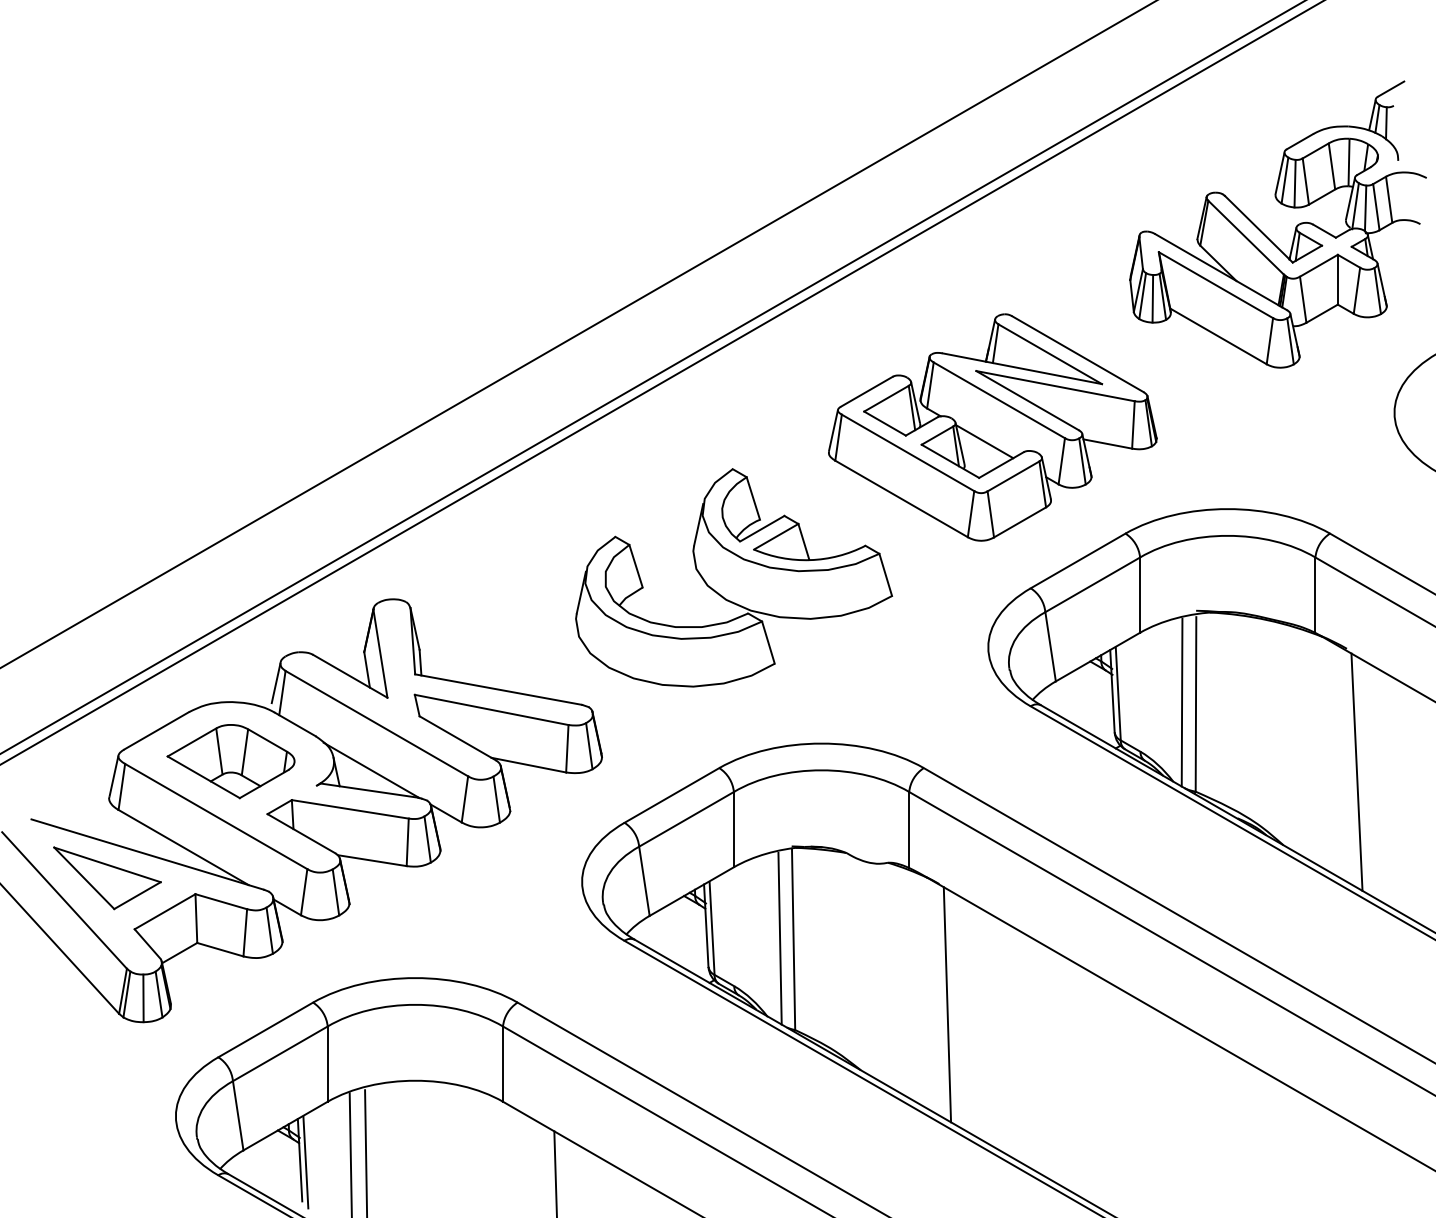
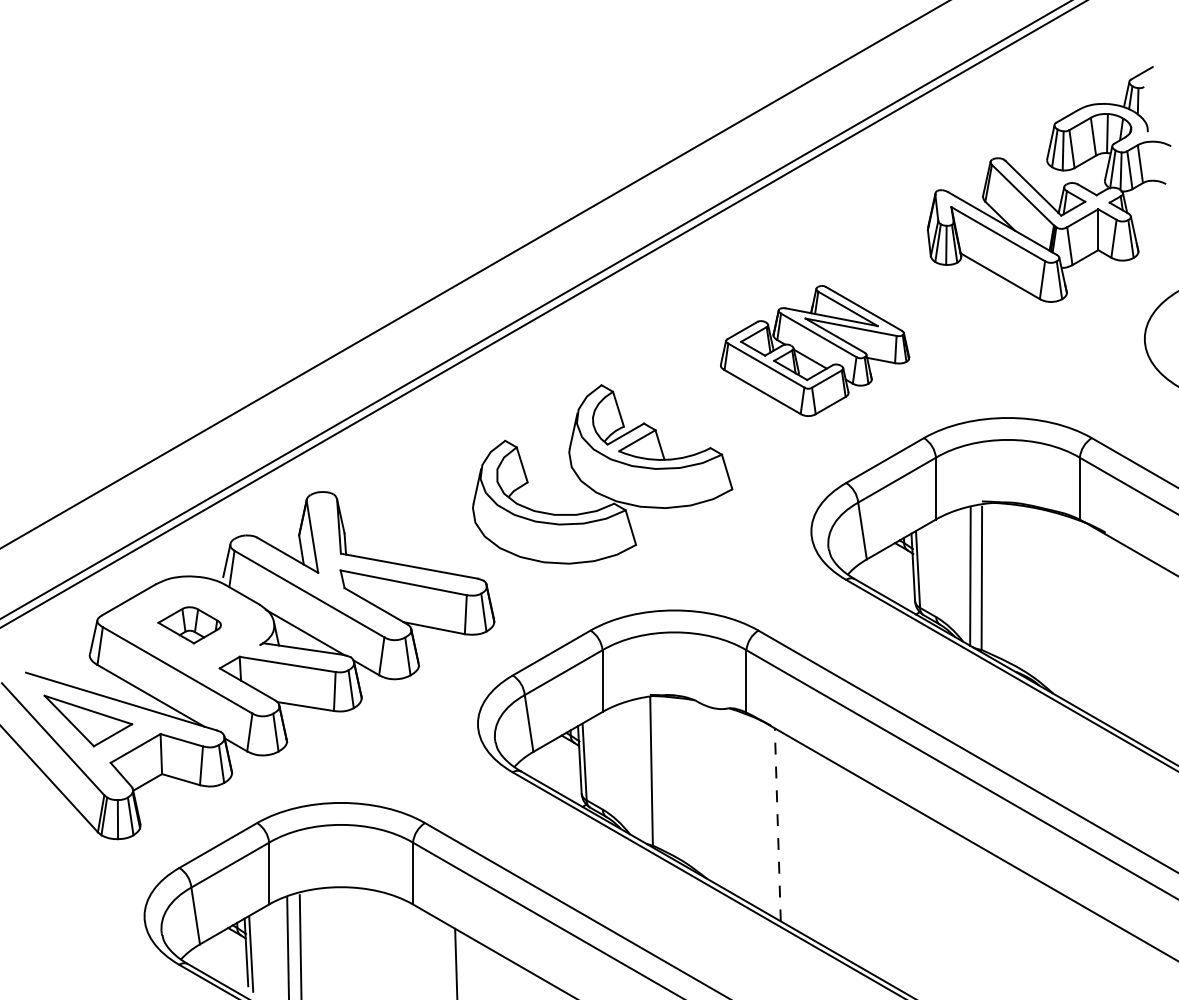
part: (992, 426) -> (814, 350), size x0.7
part: (230, 761) -> (189, 625), size x0.6
line: (1356, 771) -> (1113, 633), removed
line: (780, 938) -> (640, 770), removed
line: (947, 1004) -> (777, 824), solid -> dashed

